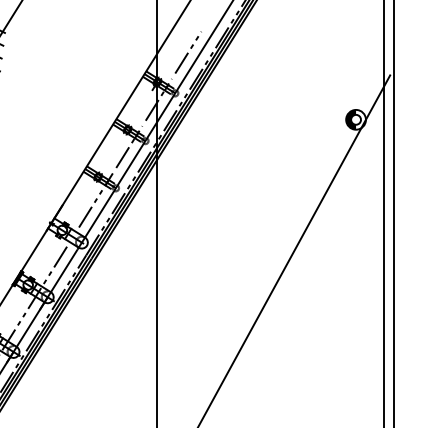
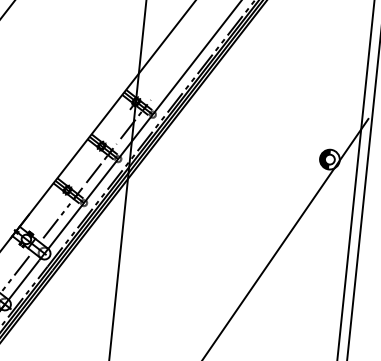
line: (188, 52) -> (170, 75), removed

